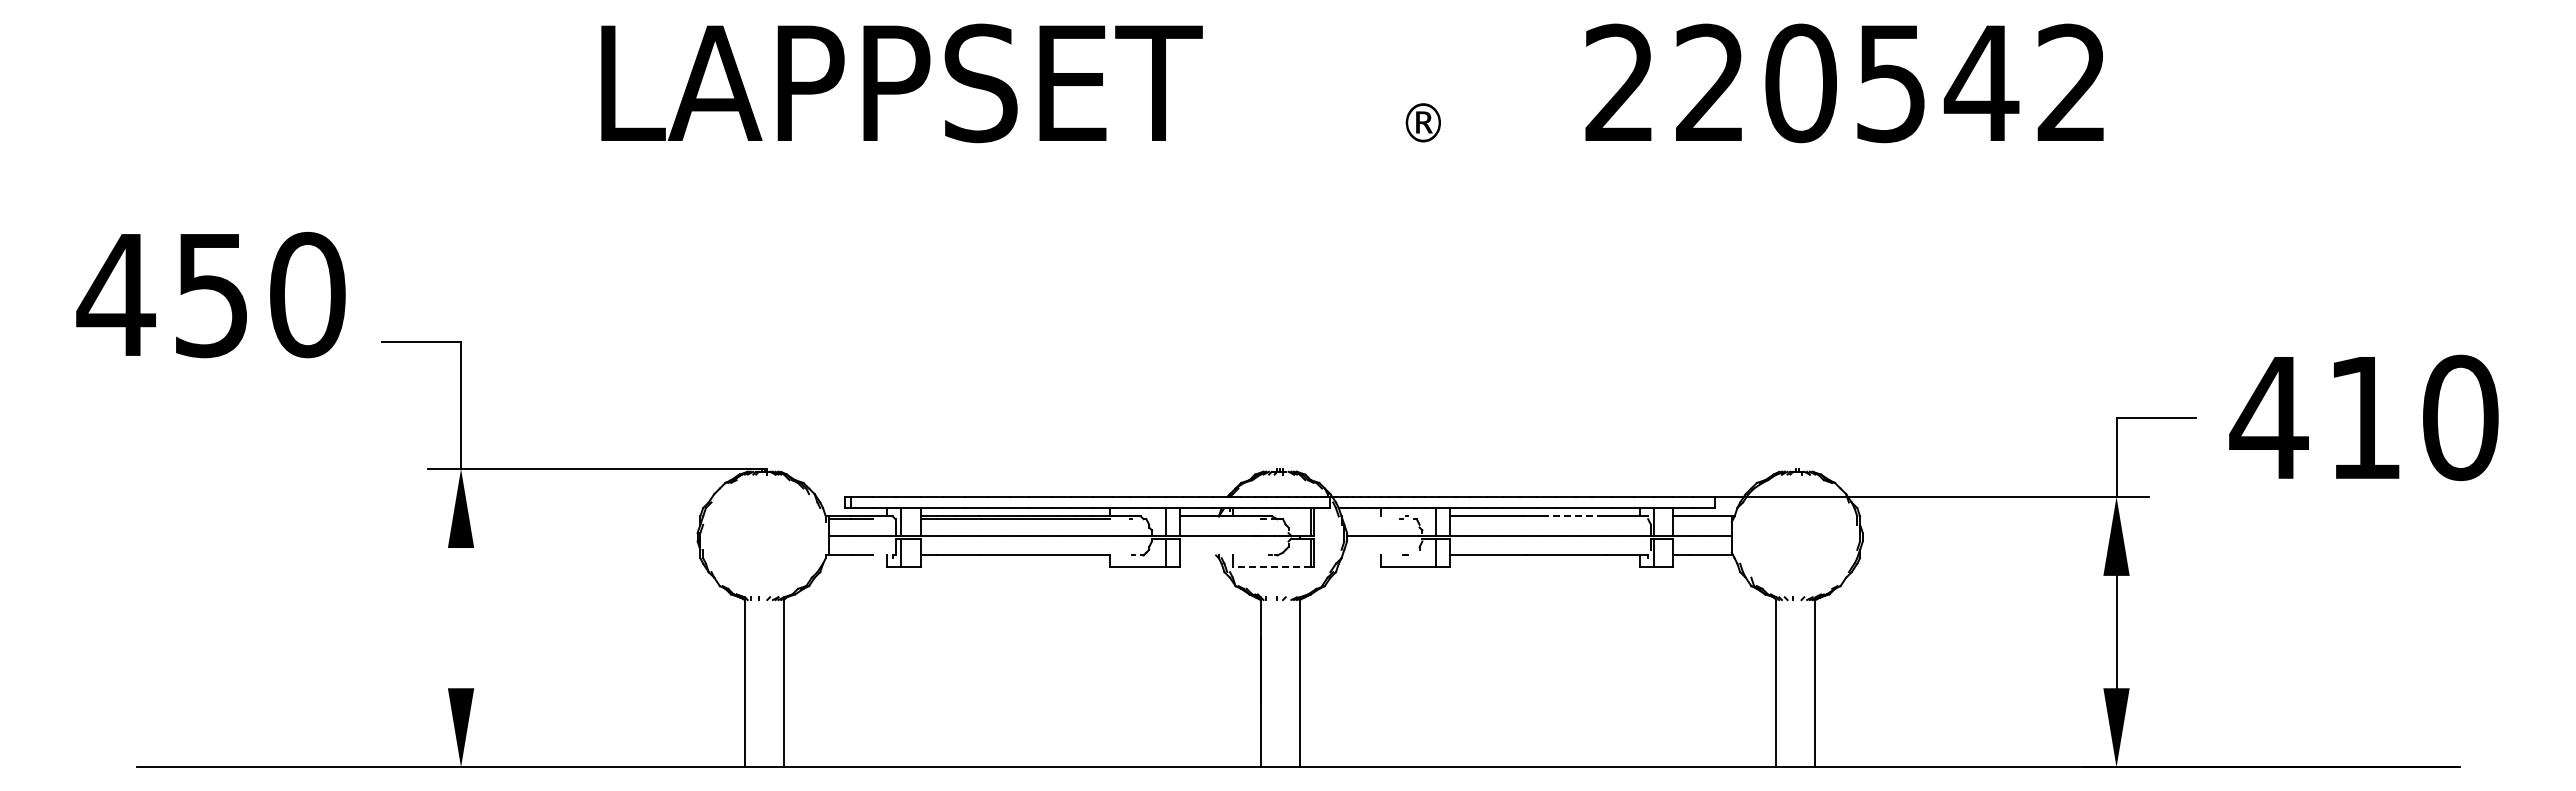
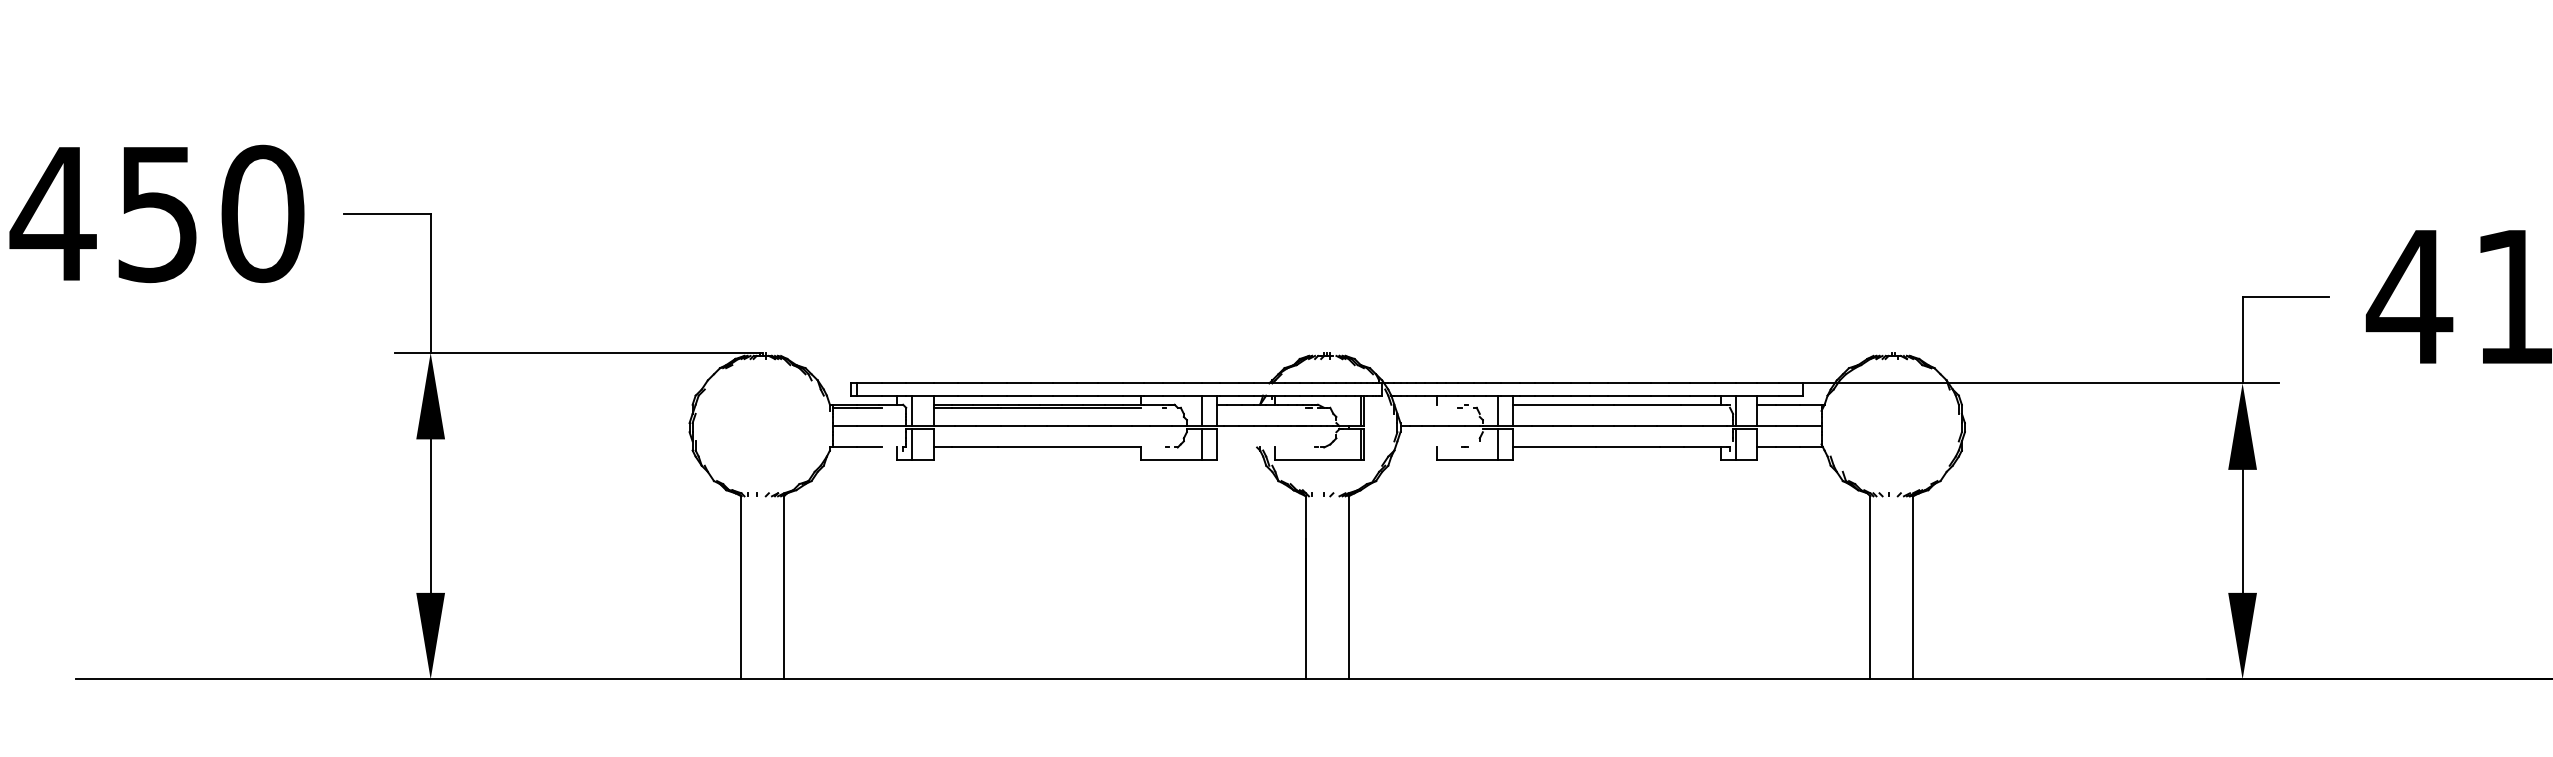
text: (210, 295) -> (156, 214), moved
line: (1572, 516) -> (1647, 404), dashed -> solid
line: (1271, 566) -> (1317, 459), dashed -> solid
line: (461, 618) -> (431, 516), added

